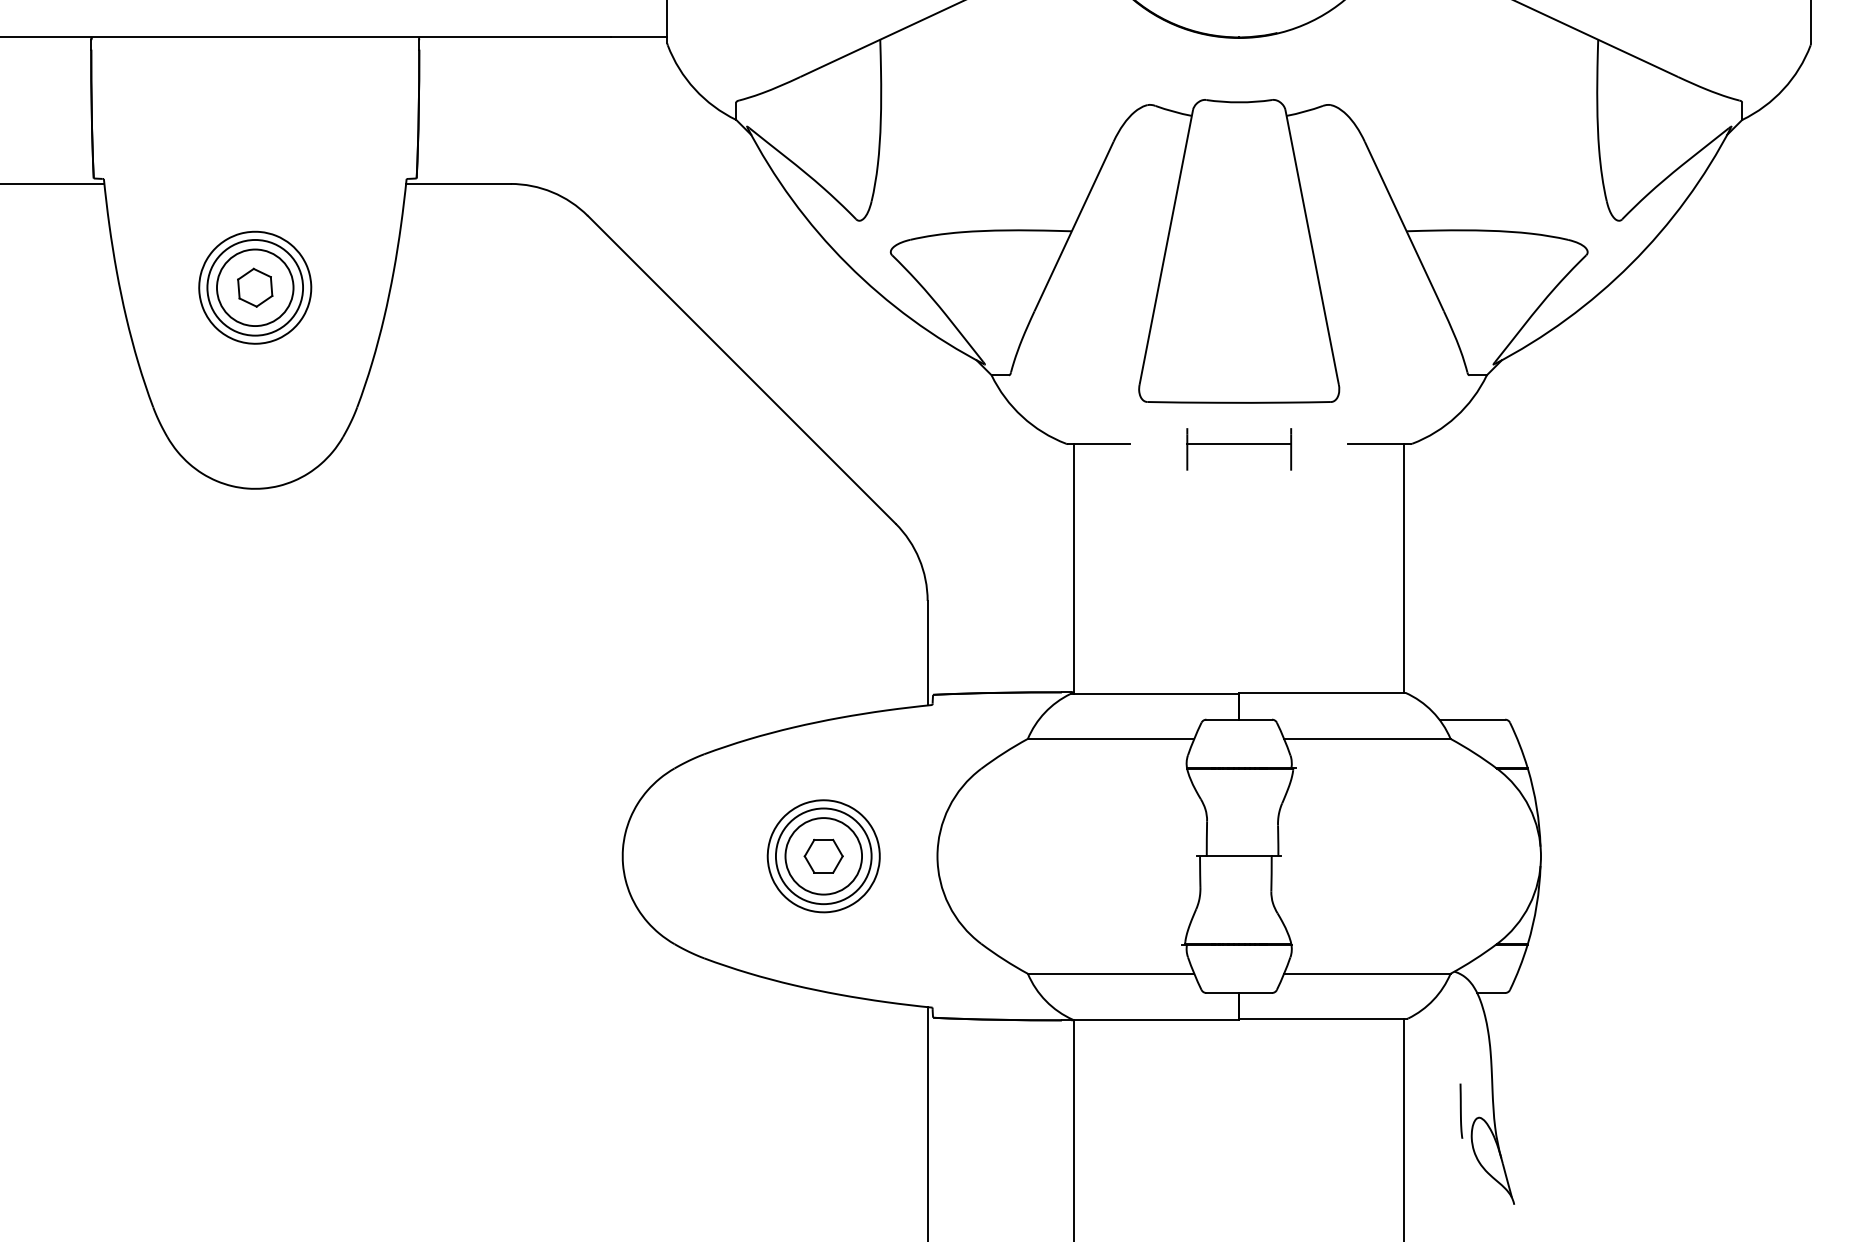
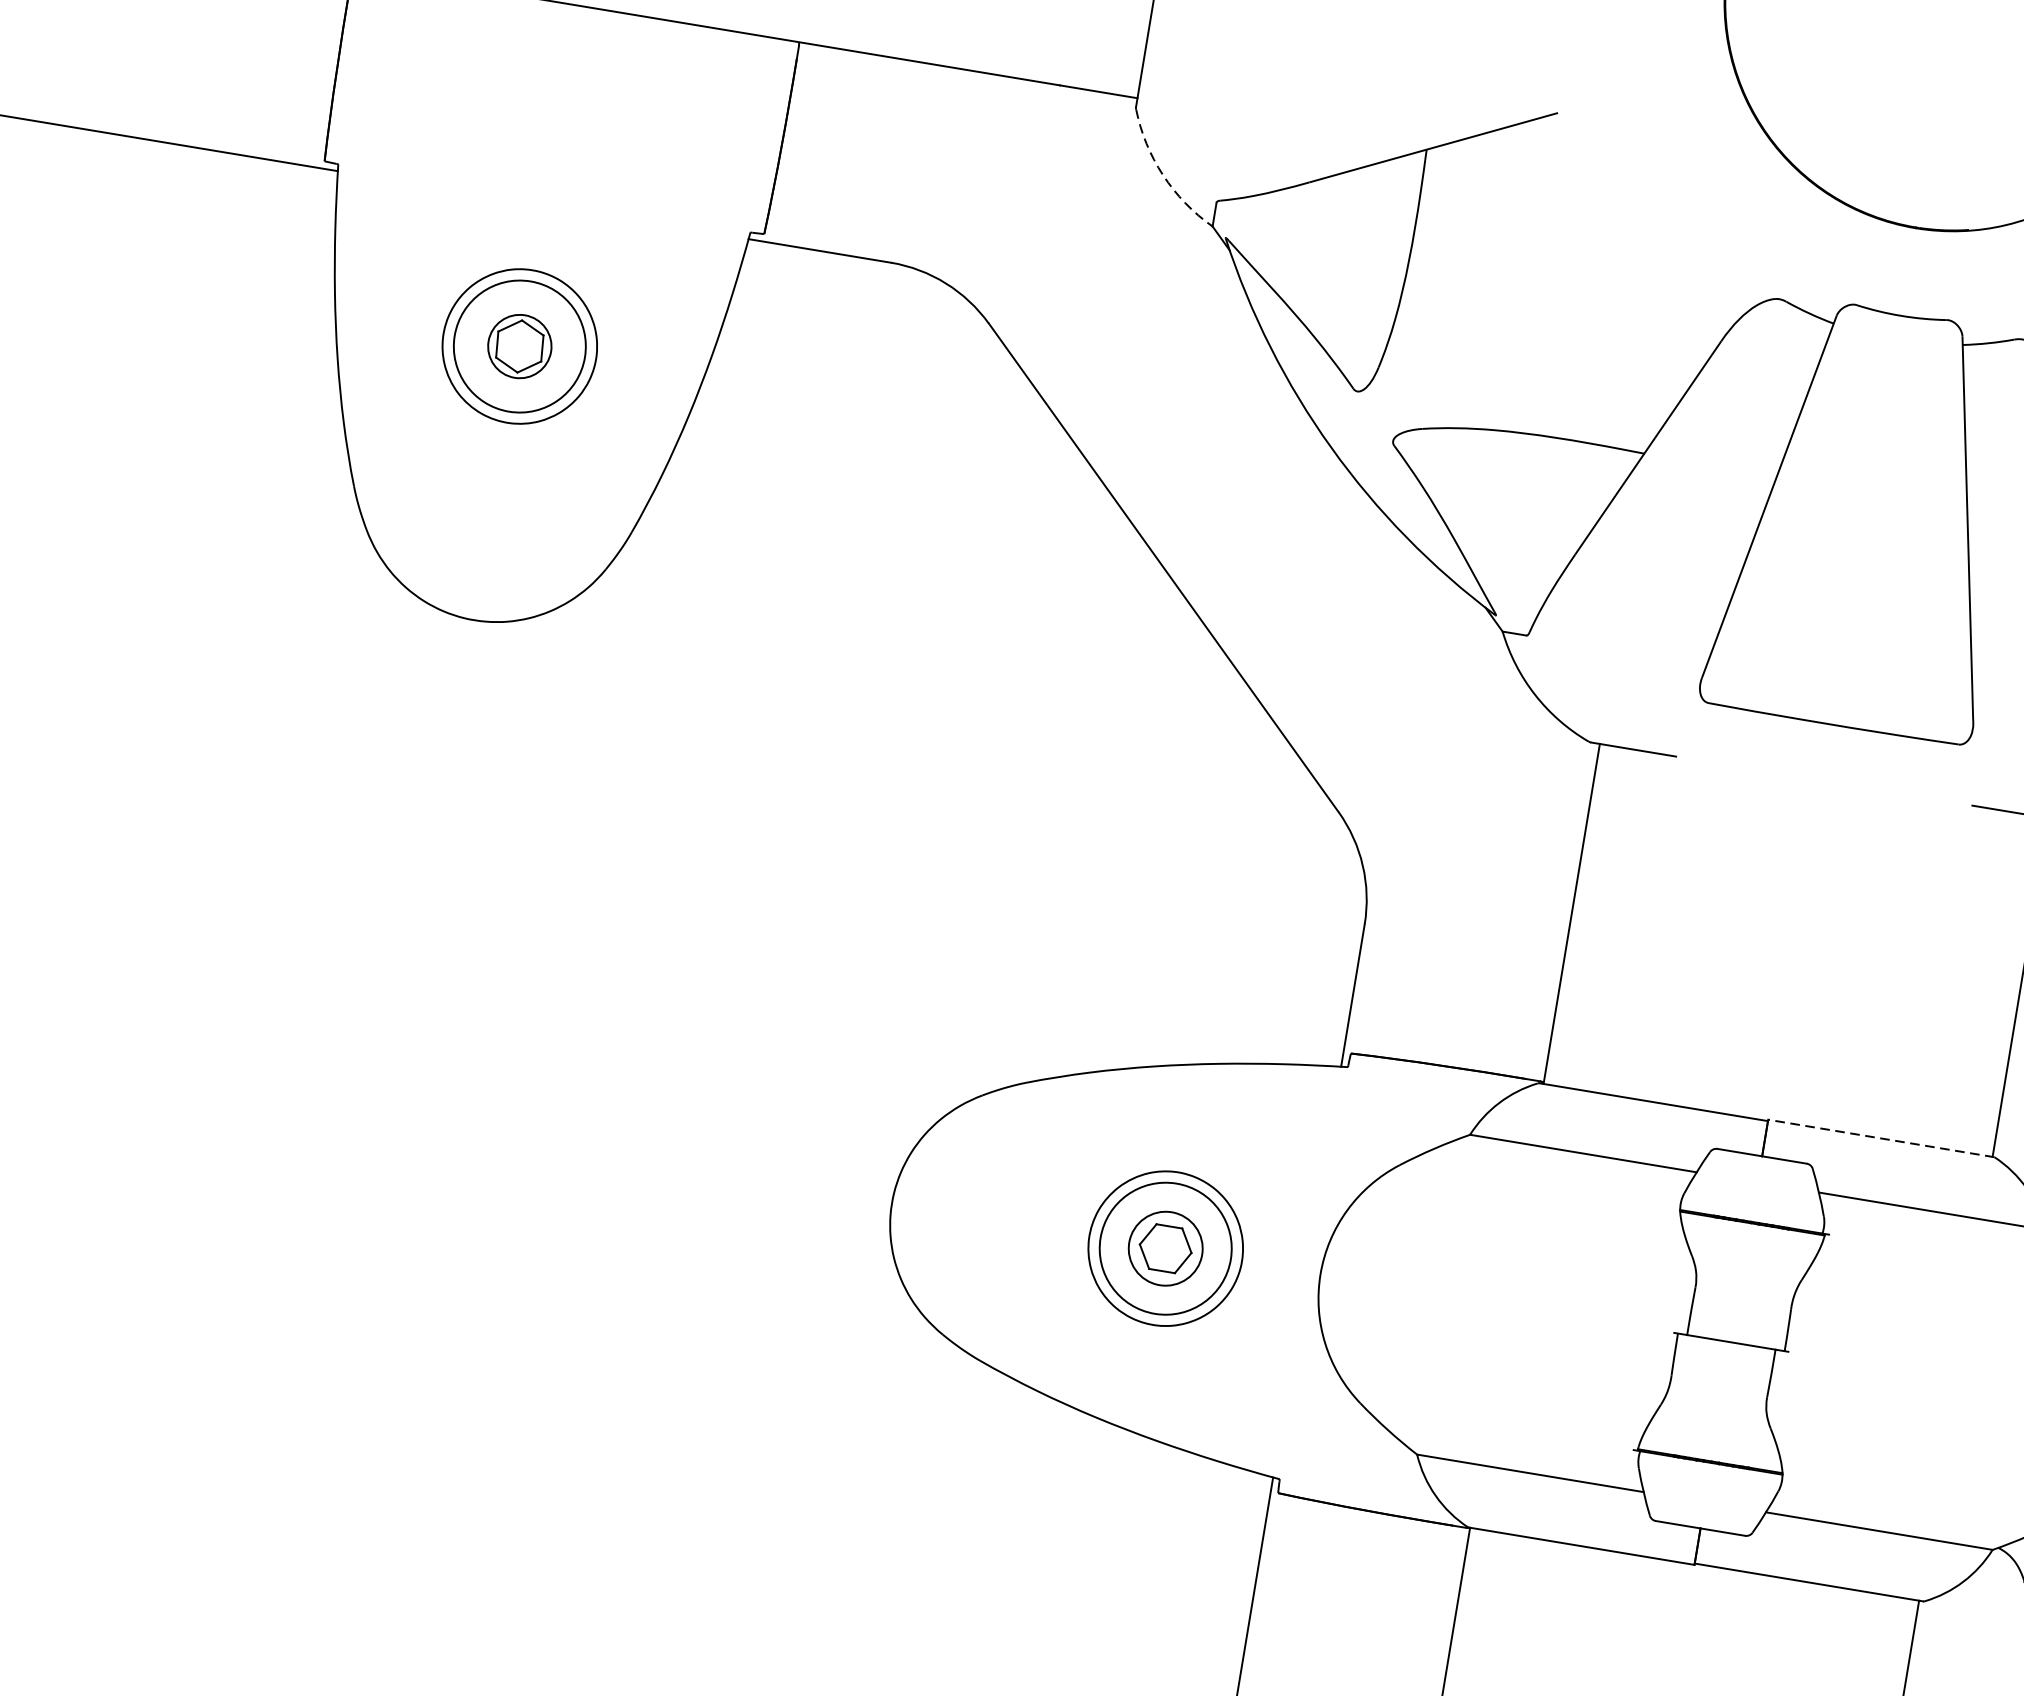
arc: (694, 89) -> (1162, 175), solid -> dashed
circle: (255, 287) -> (520, 346), size x0.6
part: (1239, 449) -> (1823, 788), removed
line: (1321, 692) -> (1880, 1137), solid -> dashed
circle: (823, 856) -> (1165, 1248), size x0.7

